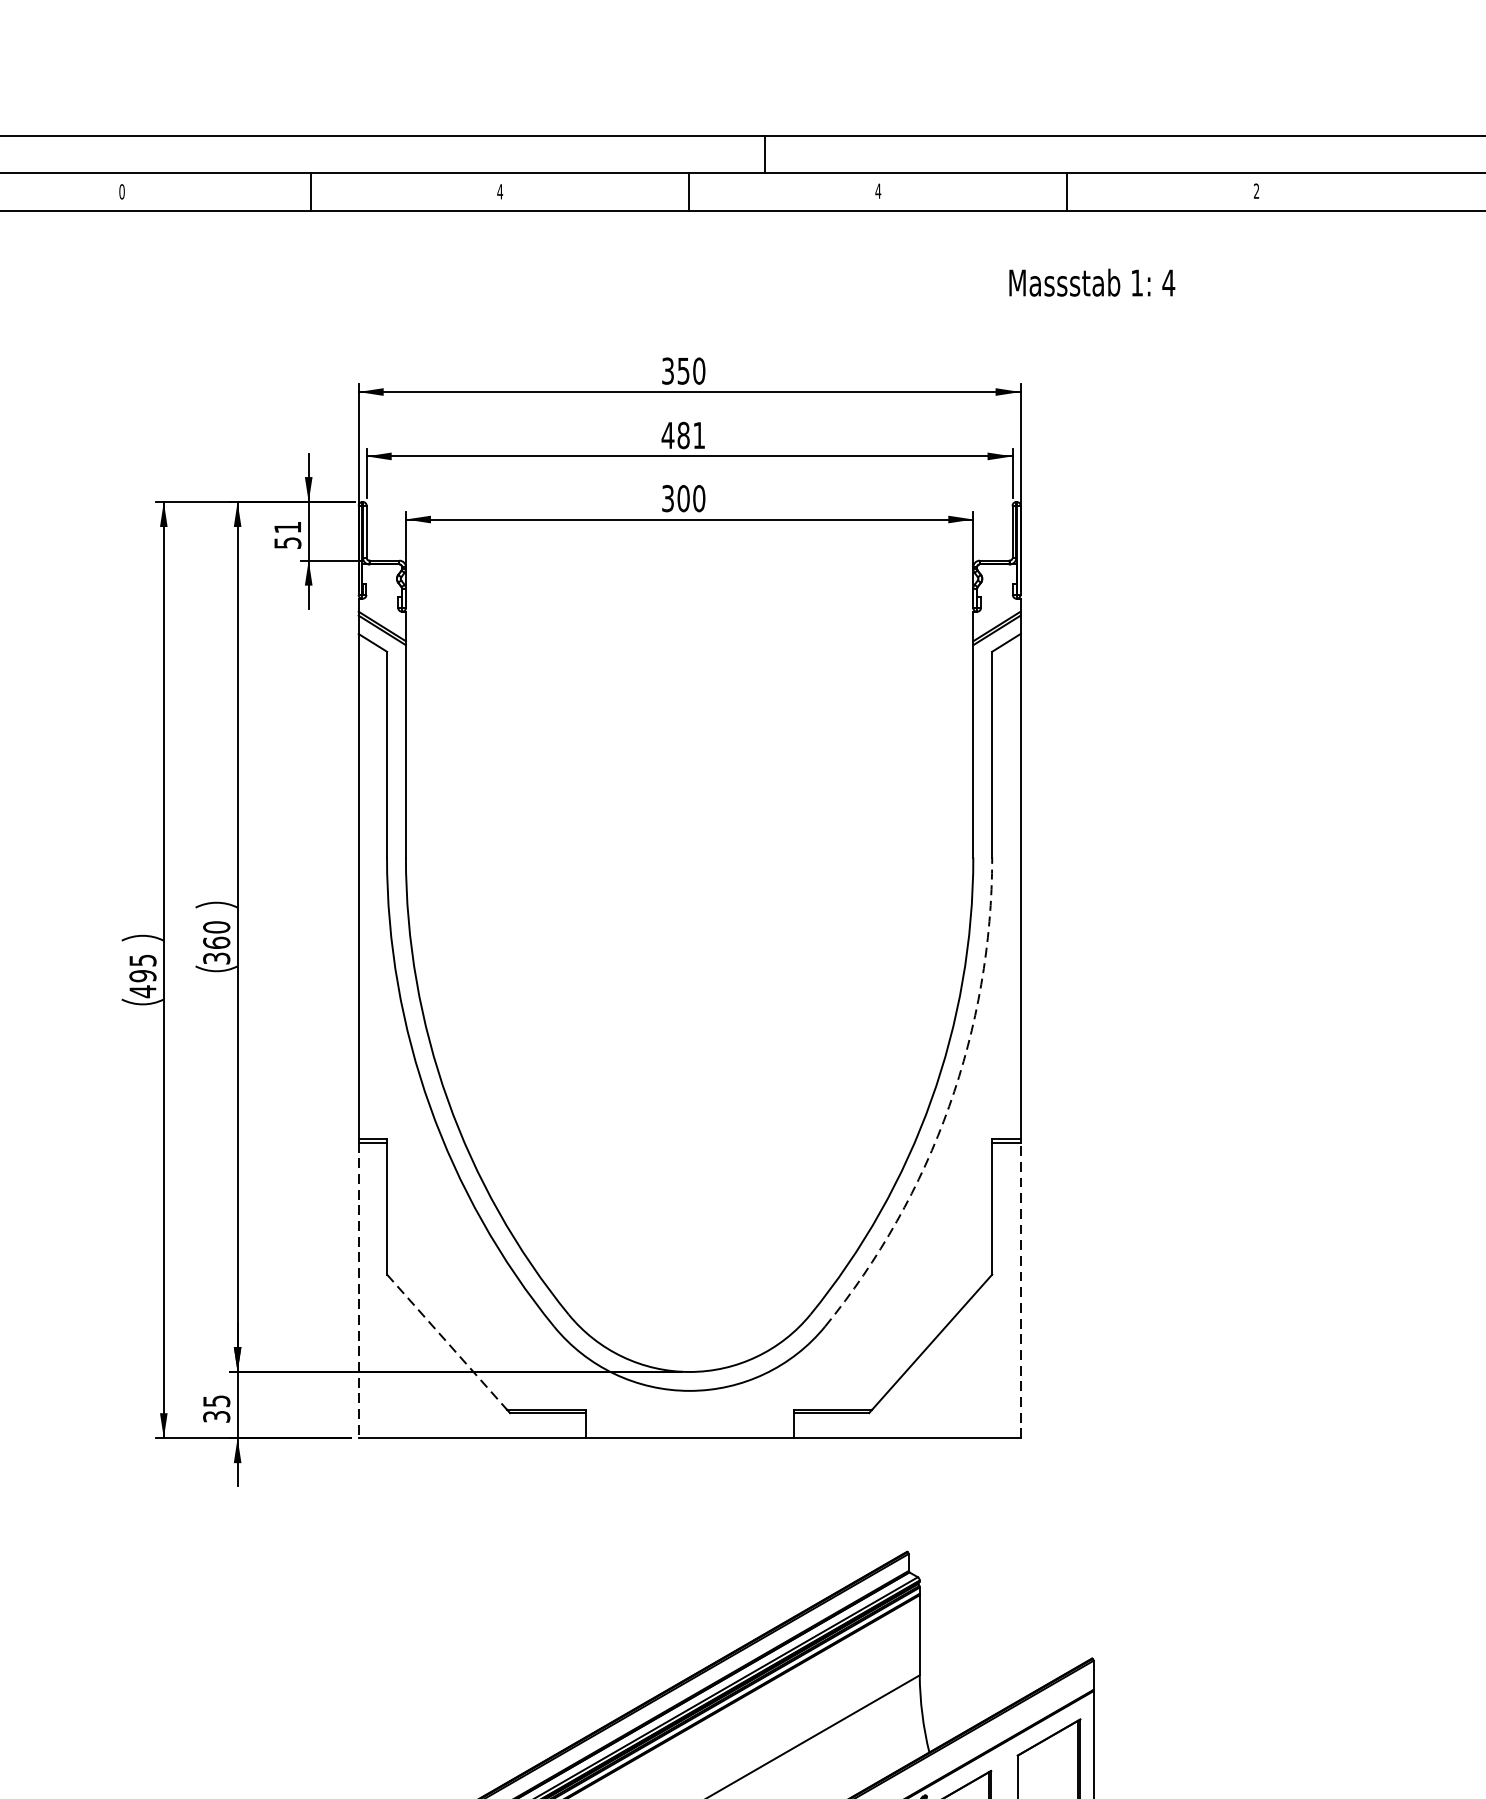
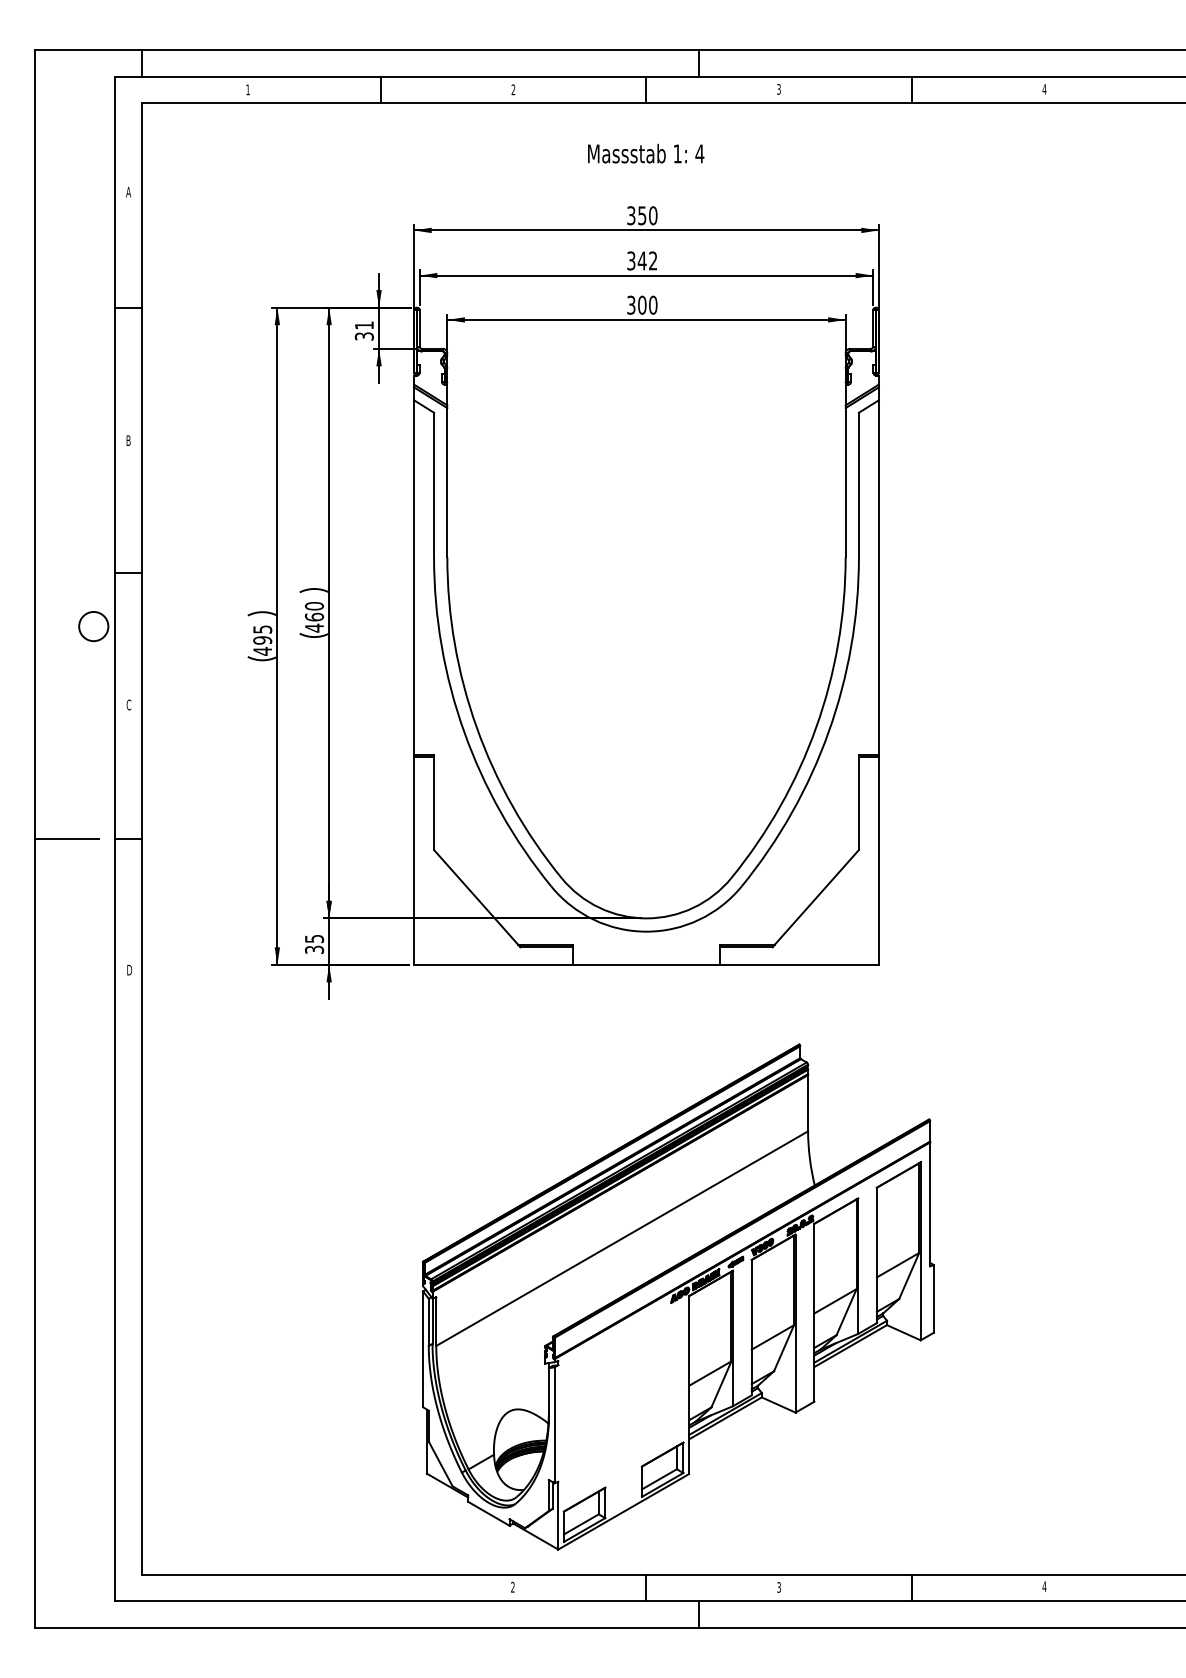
text: (121, 191) -> (247, 89), 0 -> 1
text: (500, 191) -> (513, 89), 4 -> 2
text: (877, 191) -> (778, 89), 4 -> 3
text: (1256, 191) -> (1044, 89), 2 -> 4
text: (1092, 282) -> (646, 153), moved
text: (682, 434) -> (641, 260), 481 -> 342
text: (286, 543) -> (363, 336), 51 -> 31
text: (216, 957) -> (314, 627), 360 -> 460
arc: (948, 1107) -> (828, 732), dashed -> solid
line: (359, 1290) -> (414, 861), dashed -> solid
line: (1020, 1290) -> (878, 861), dashed -> solid
line: (447, 1342) -> (476, 897), dashed -> solid

